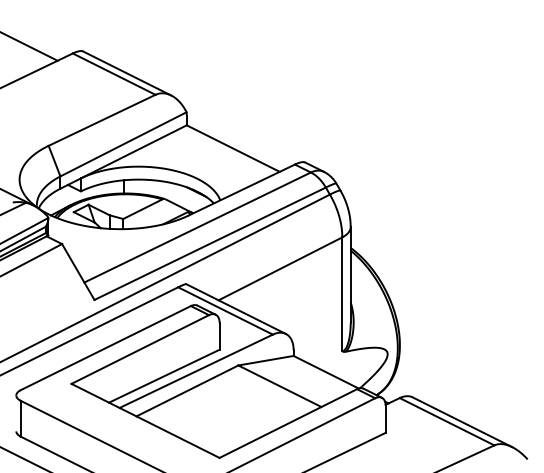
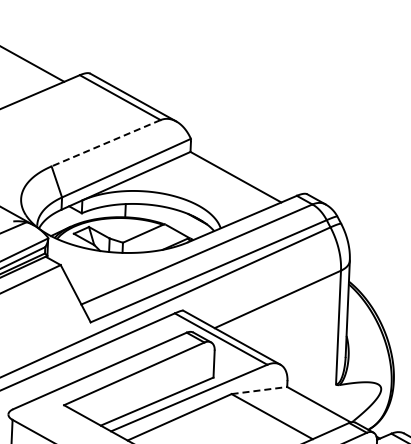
line: (101, 120) -> (105, 143), solid -> dashed
line: (266, 360) -> (259, 390), solid -> dashed

